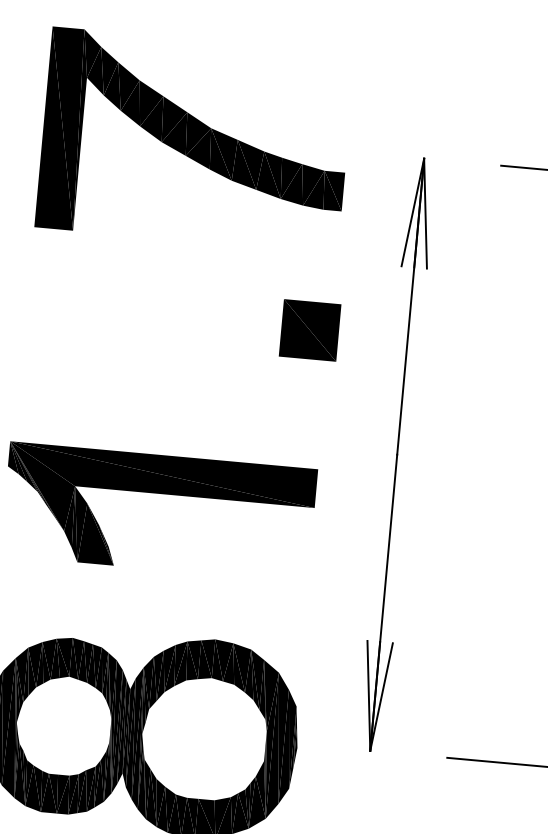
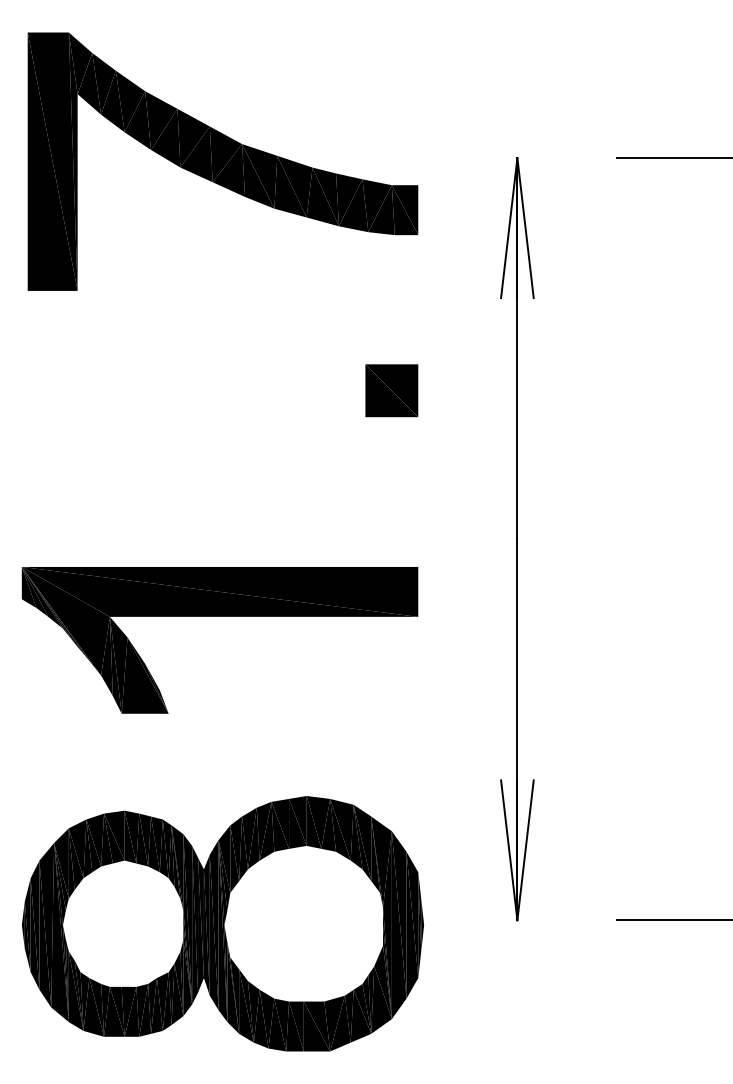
part: (309, 330) -> (391, 390), size x0.71

